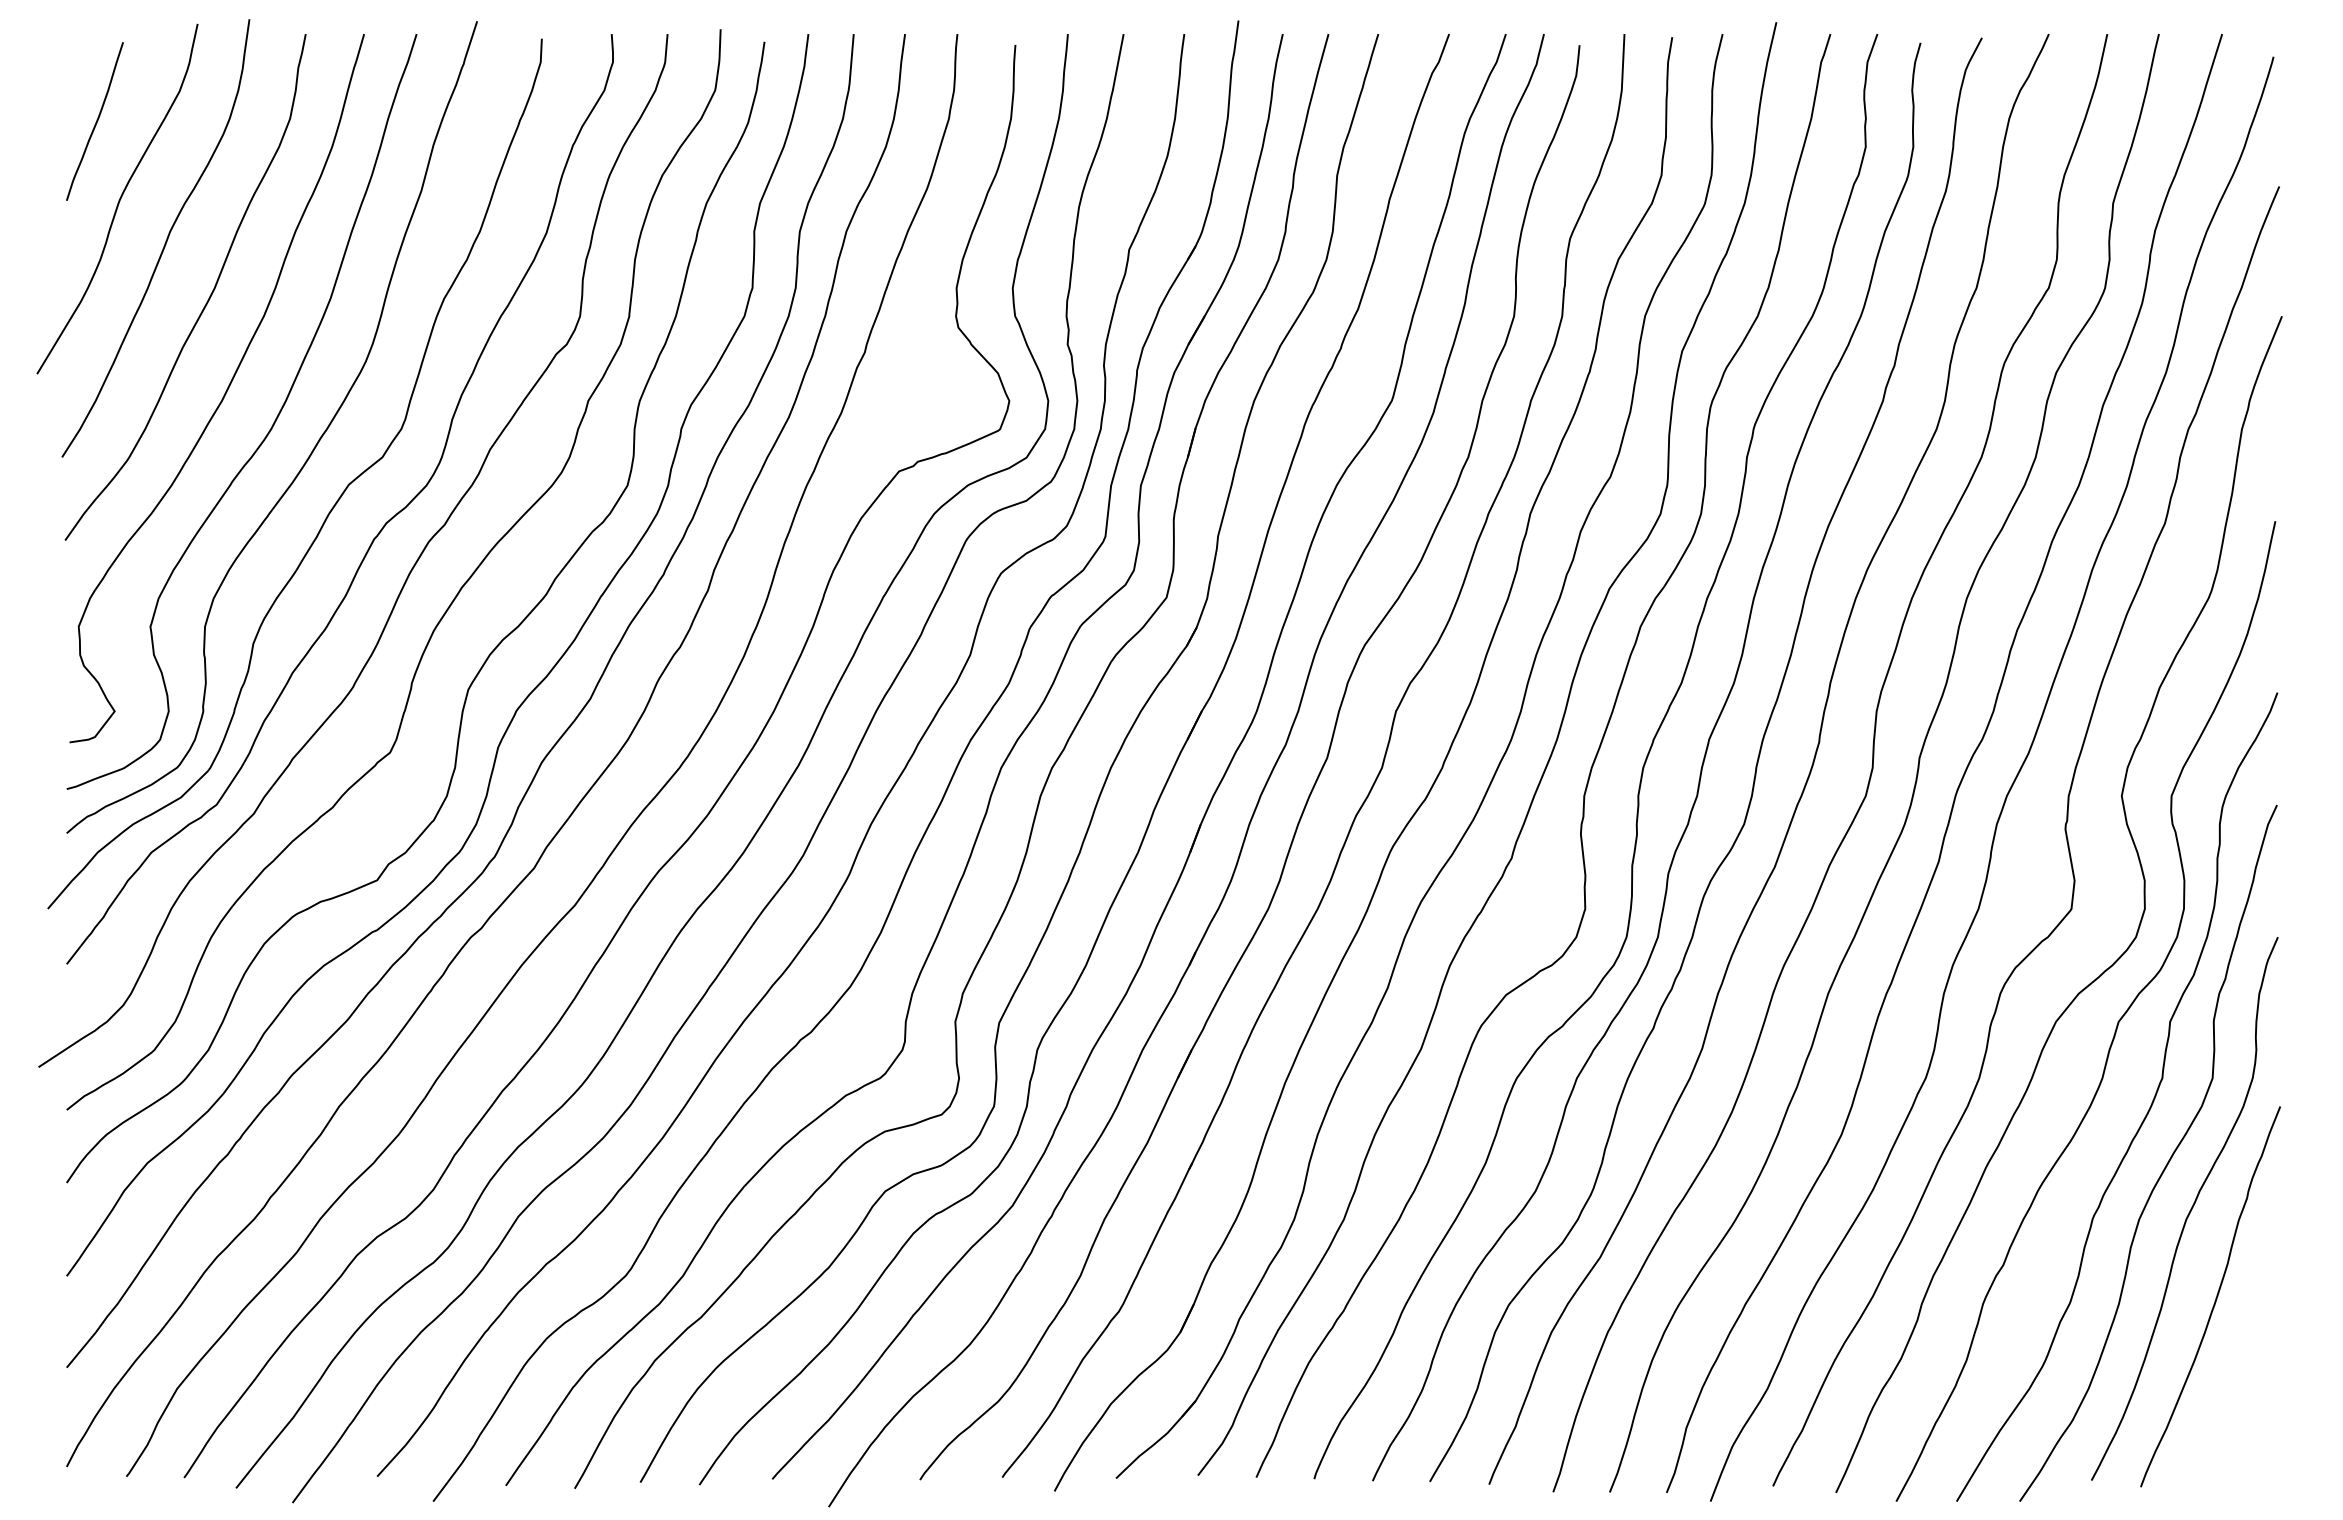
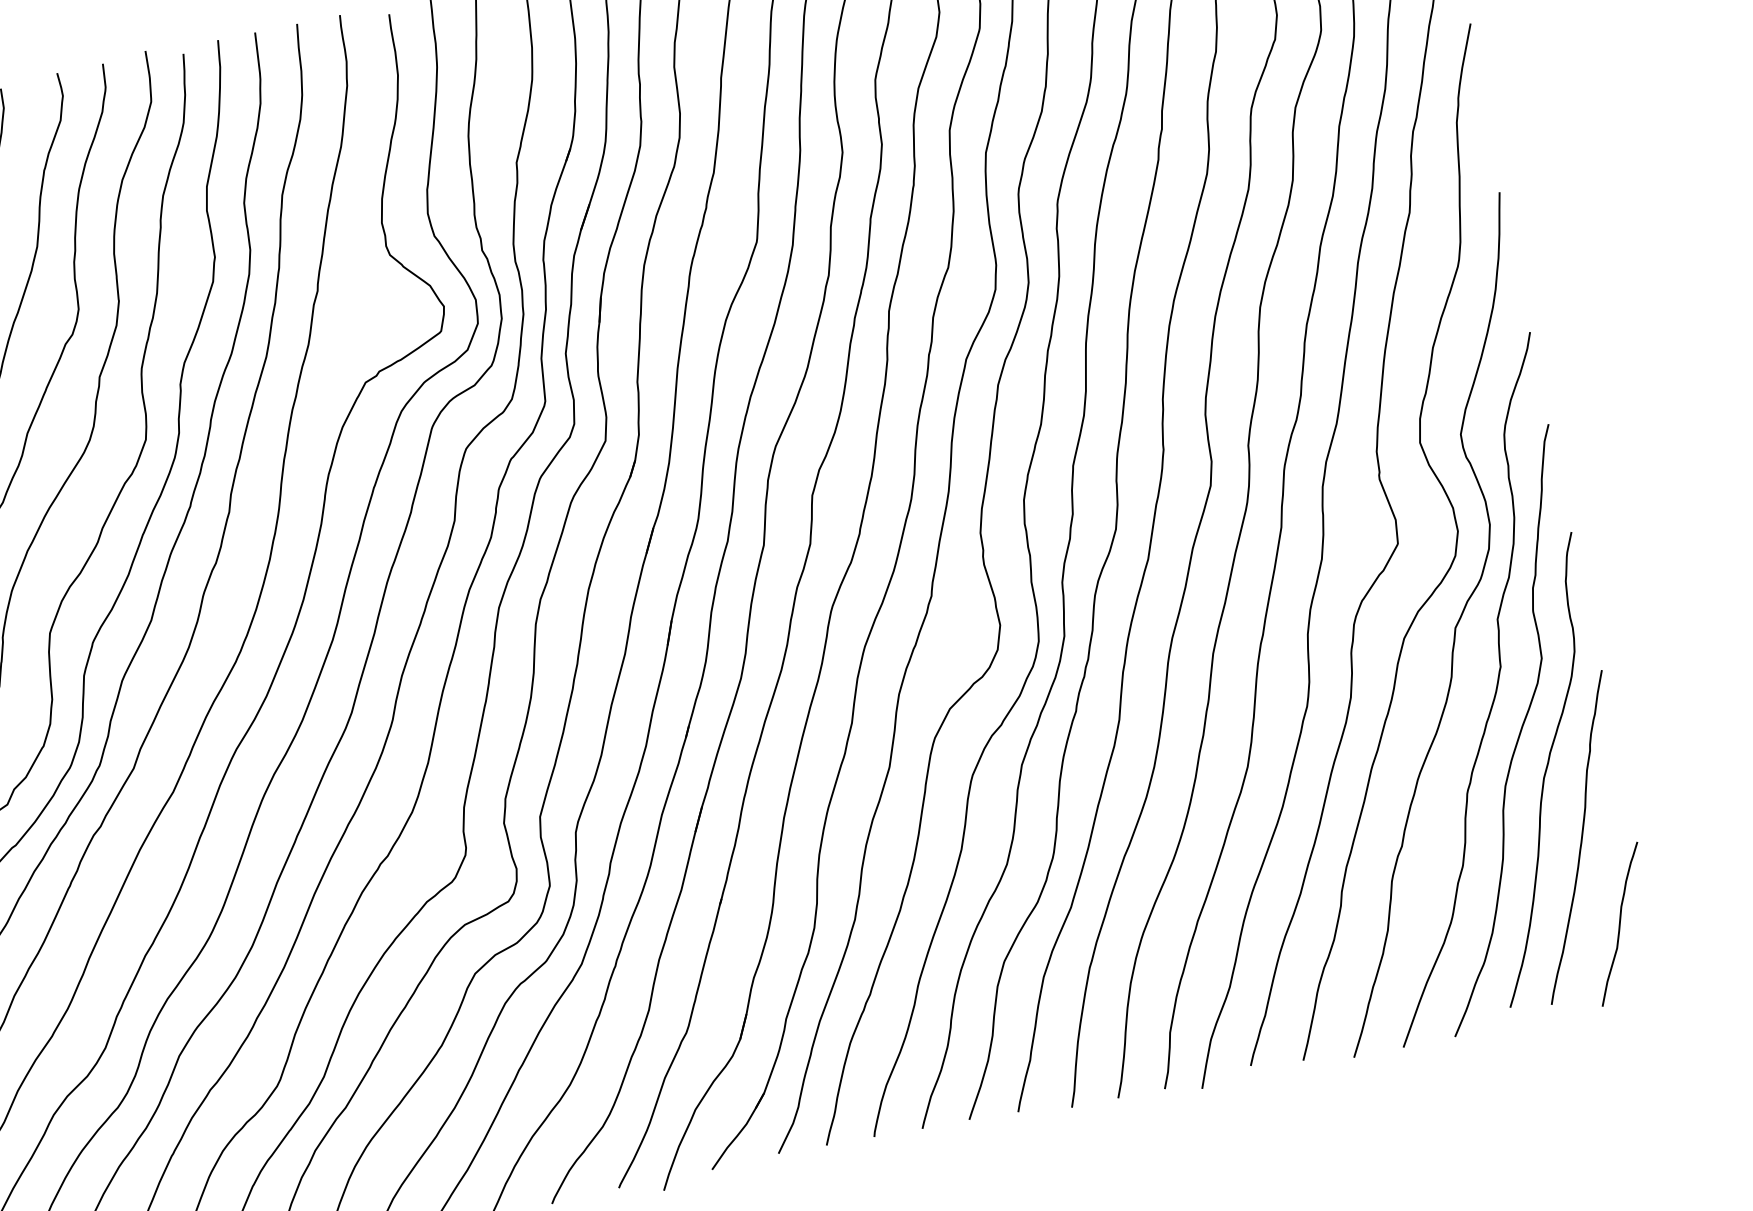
curve: (2240, 1408) -> (1620, 923), added

